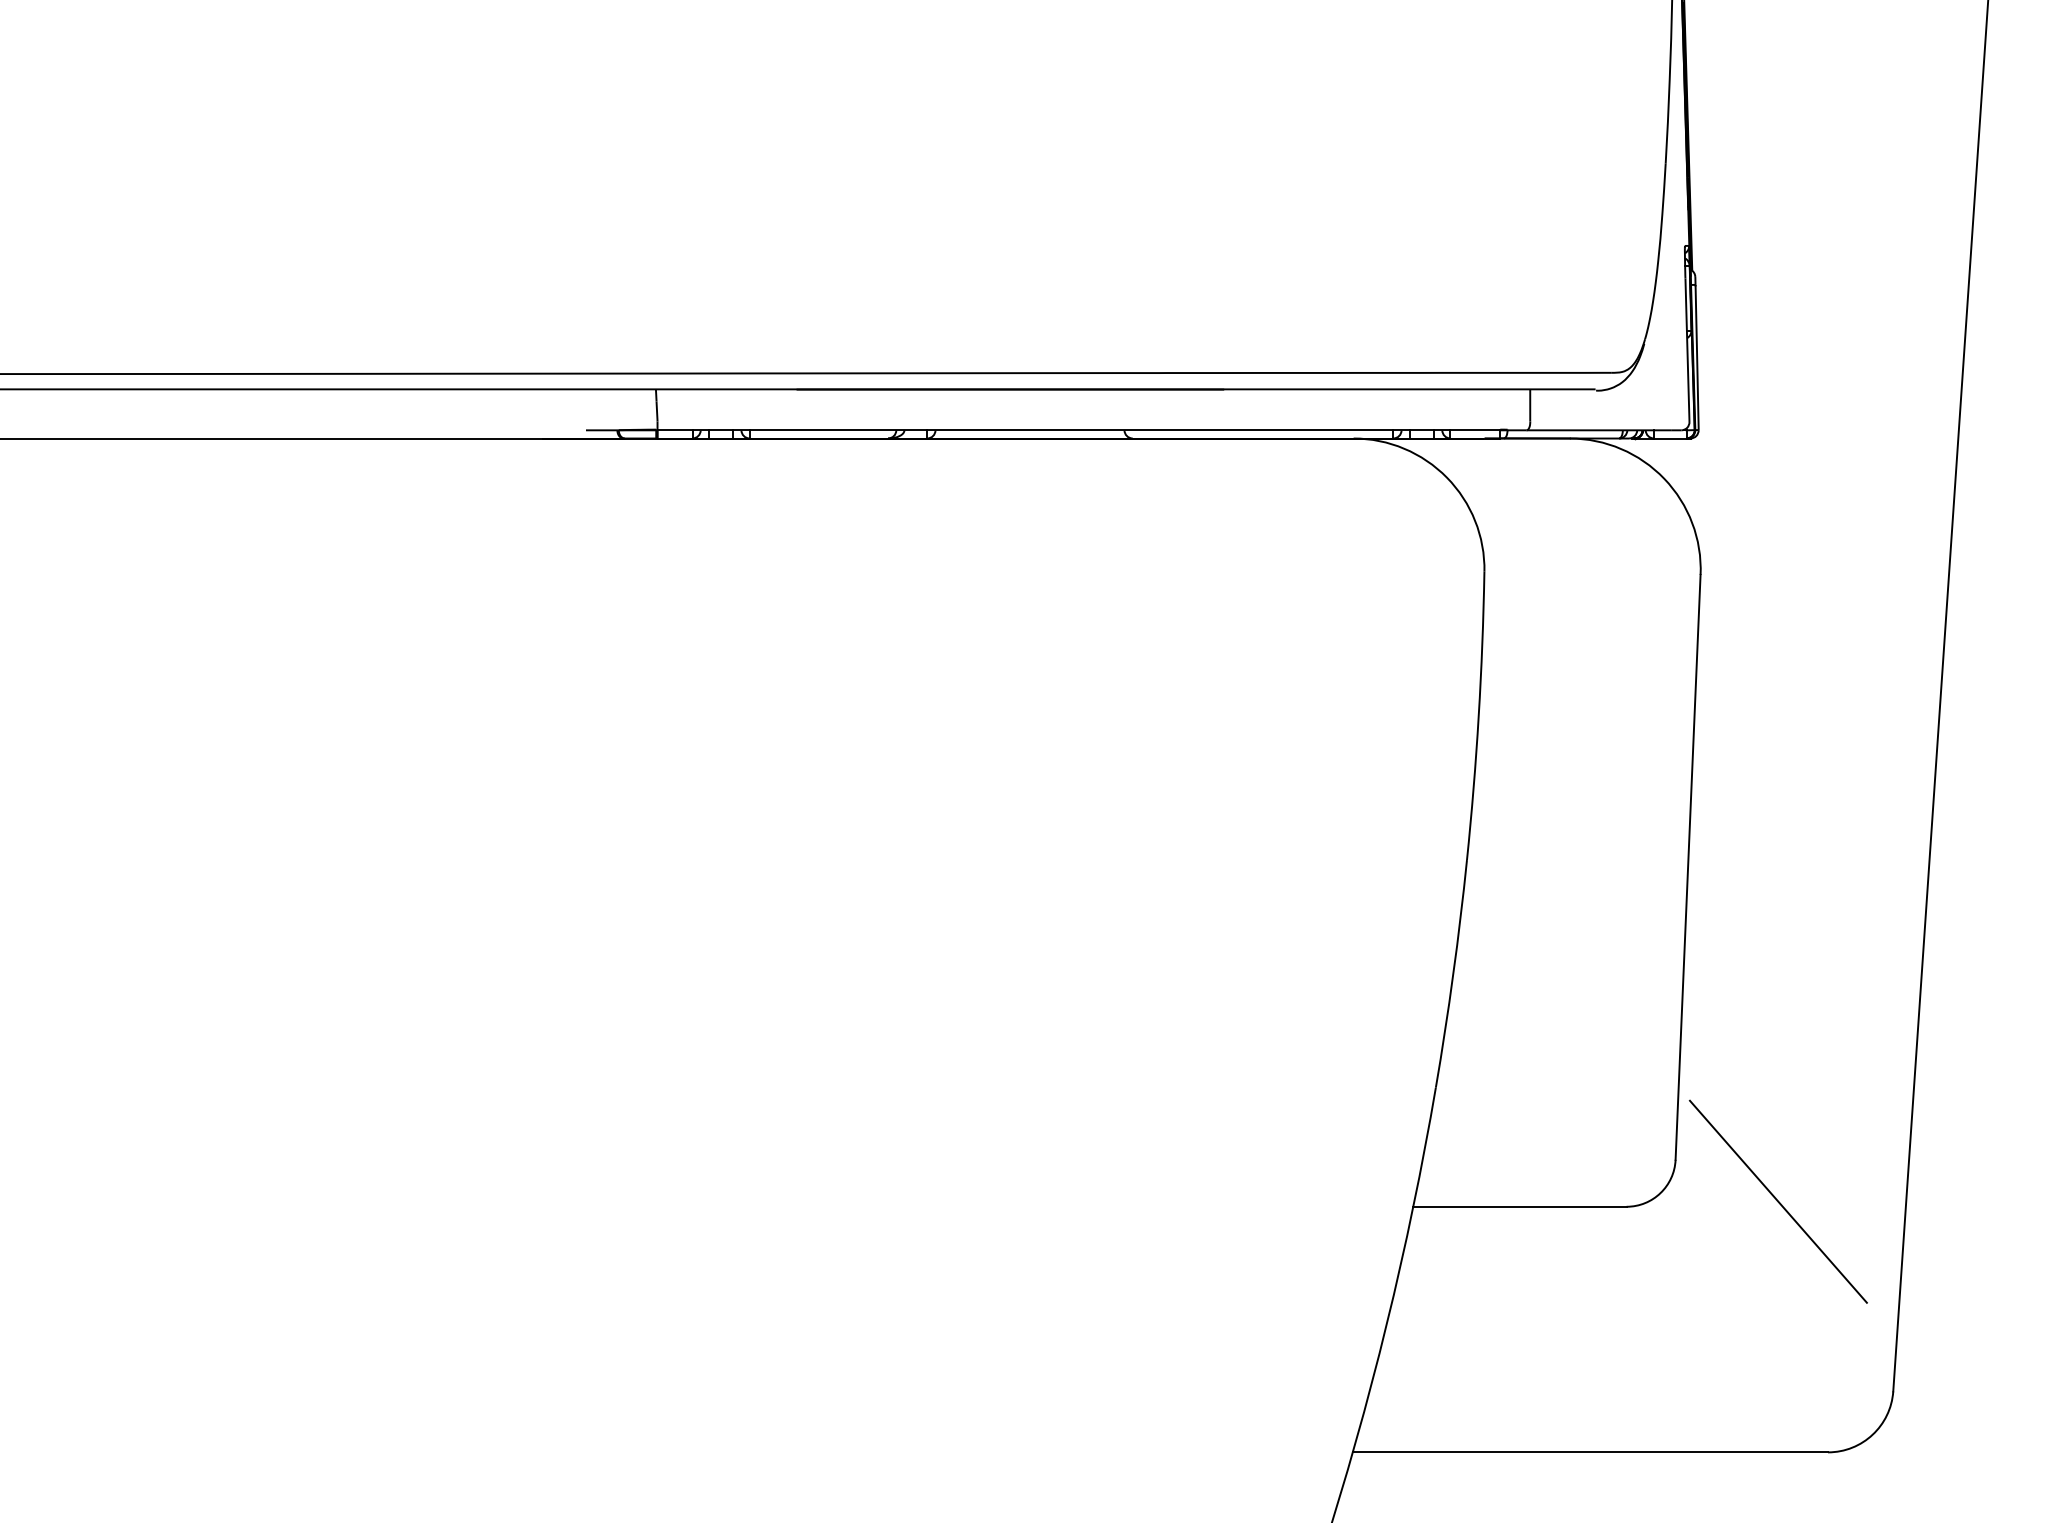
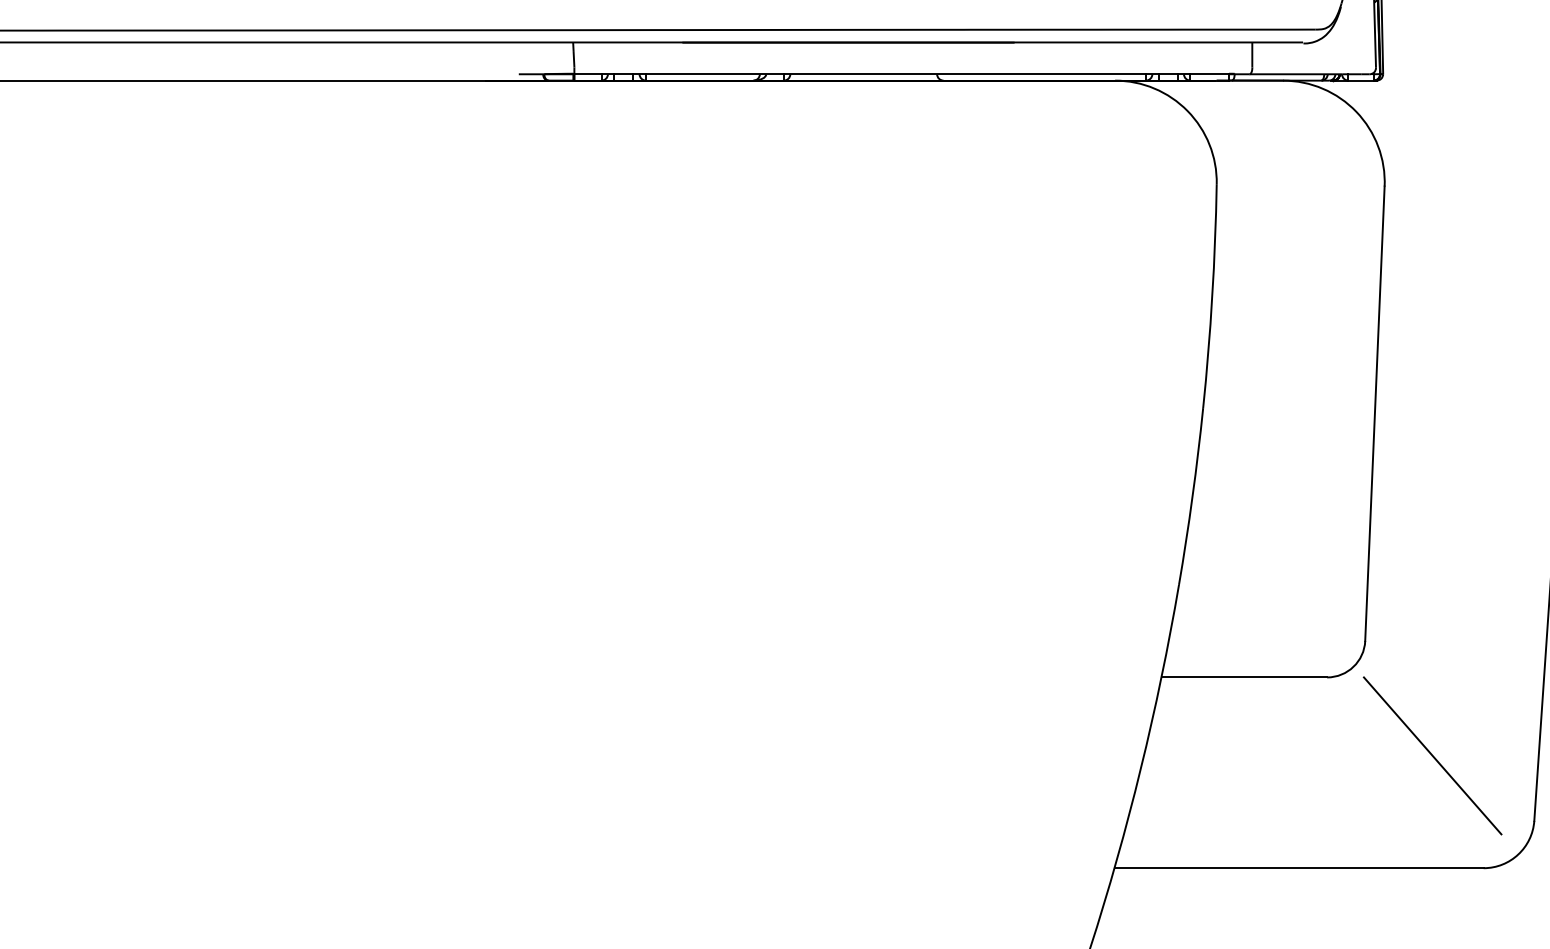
line: (1777, 1201) -> (1431, 755), moved

